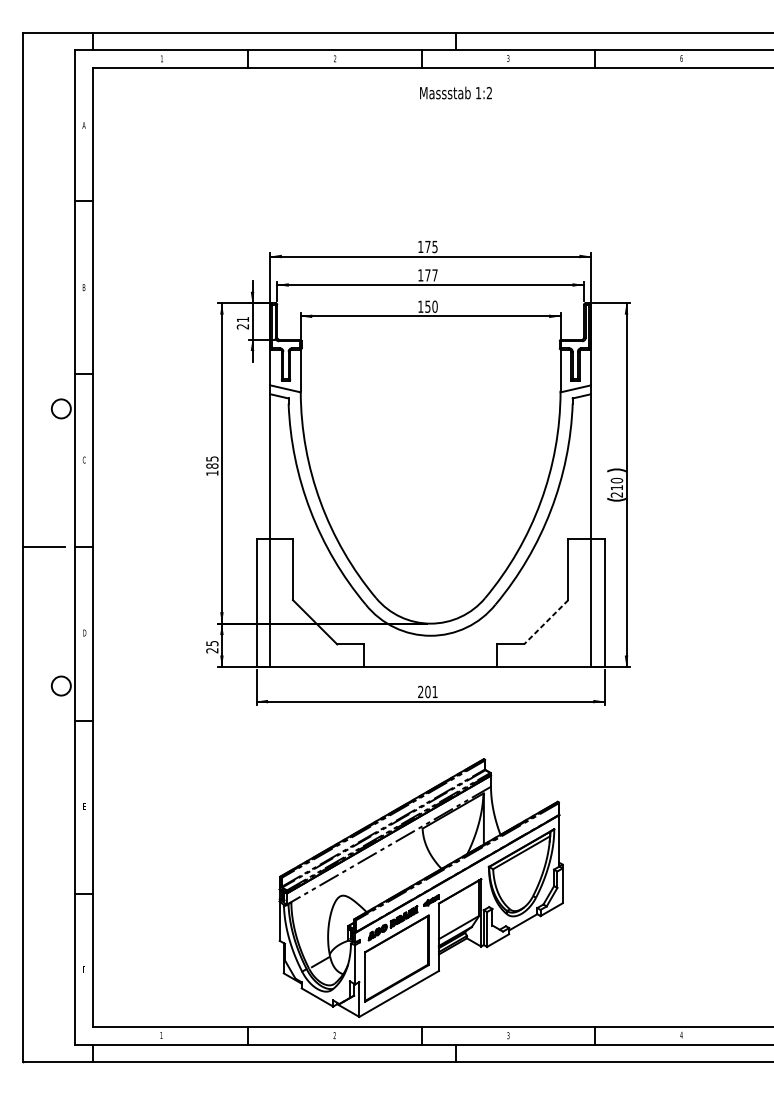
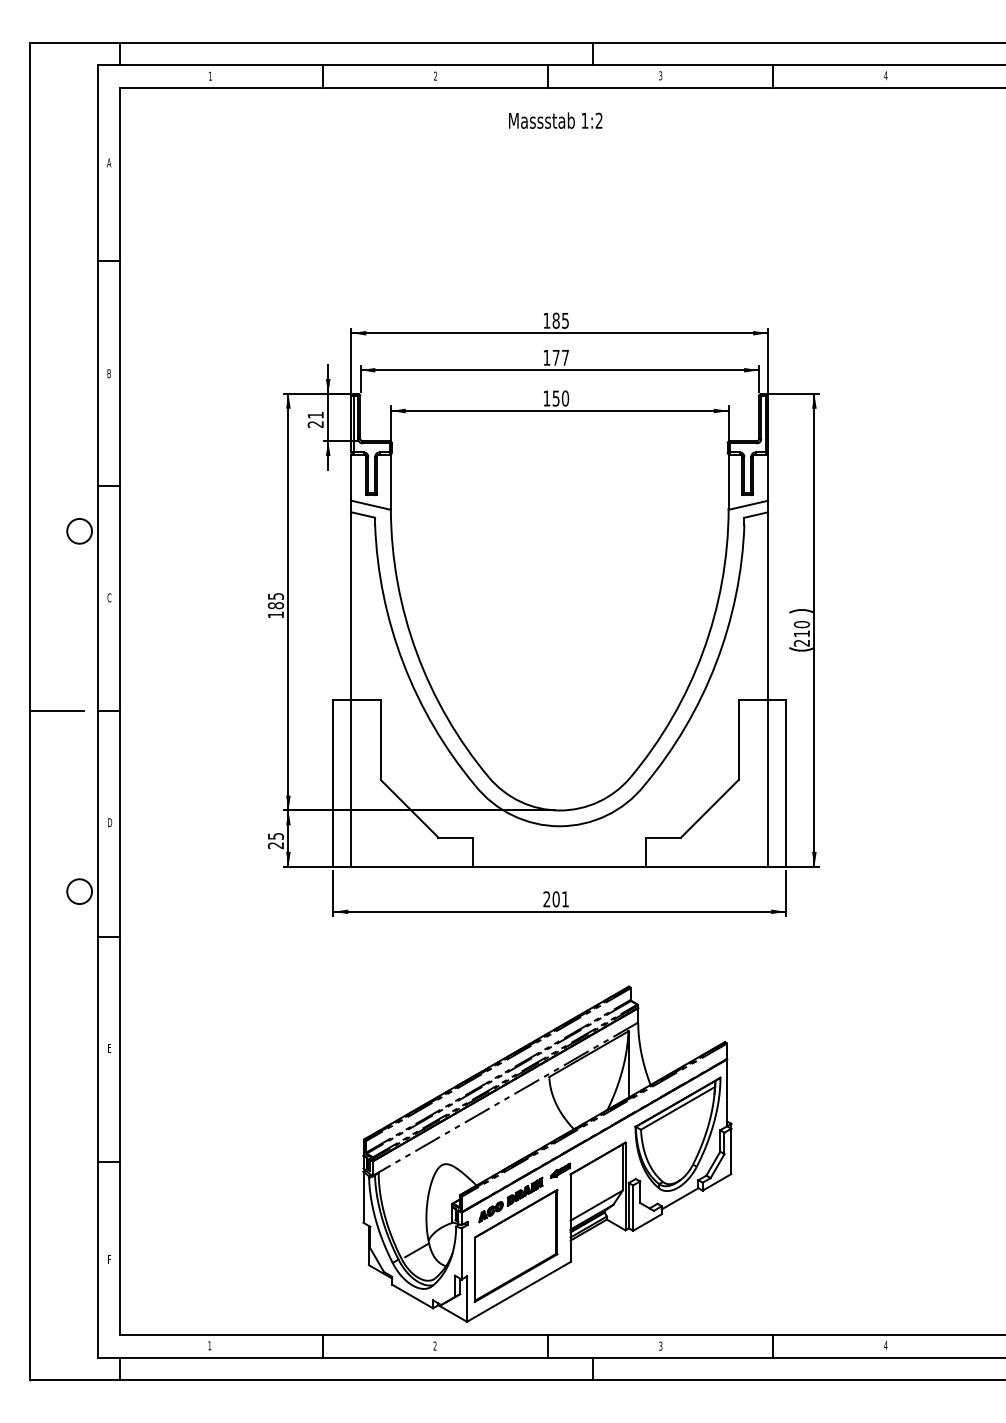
text: (681, 58) -> (885, 75), 6 -> 4
text: (455, 92) -> (555, 120), moved
text: (427, 246) -> (555, 320), 175 -> 185
line: (545, 622) -> (709, 808), dashed -> solid

